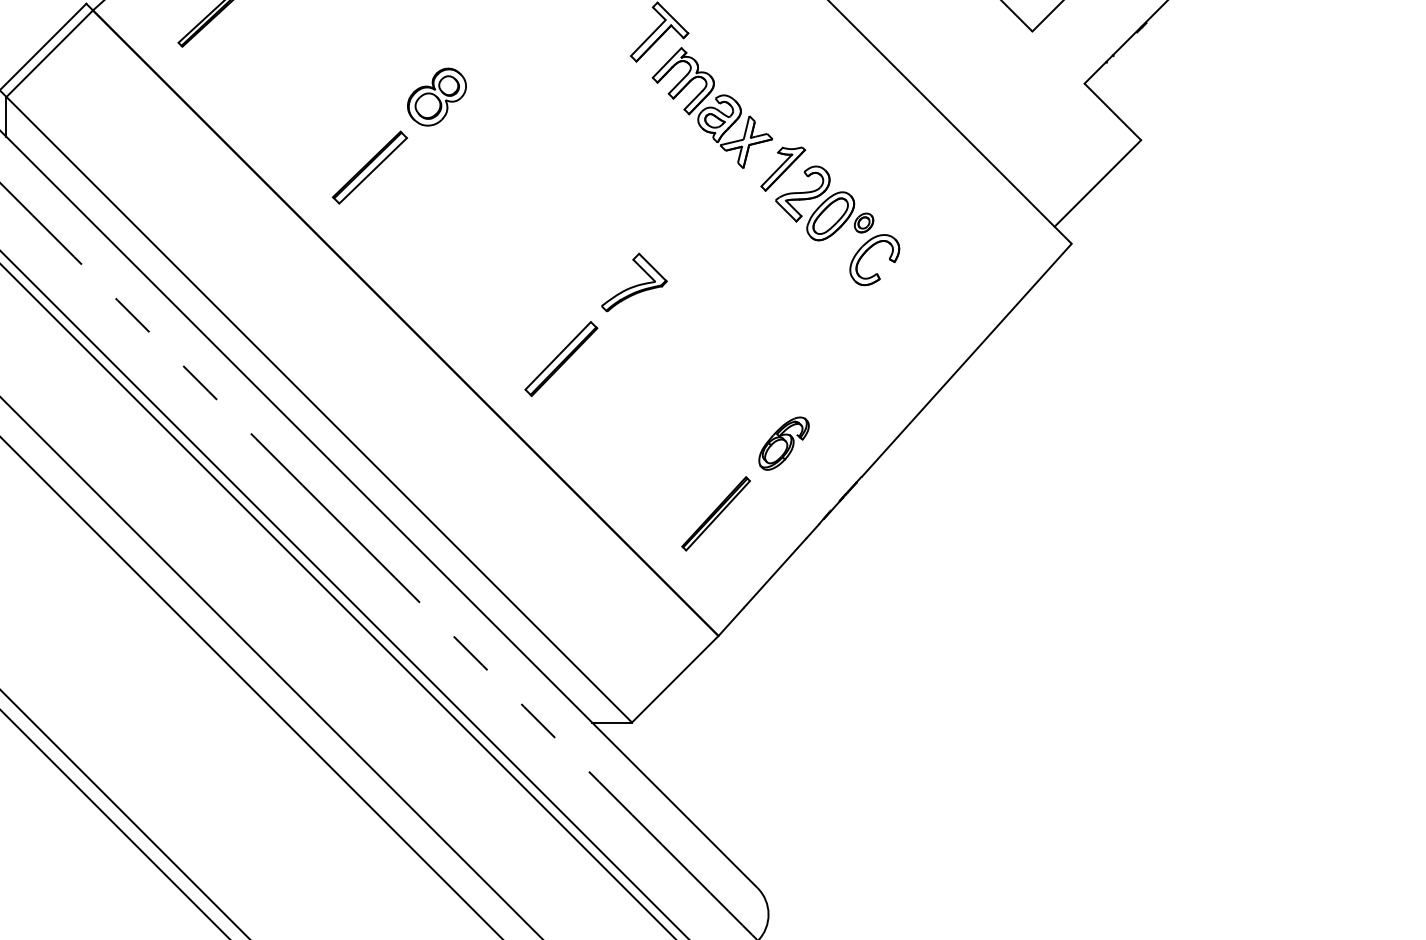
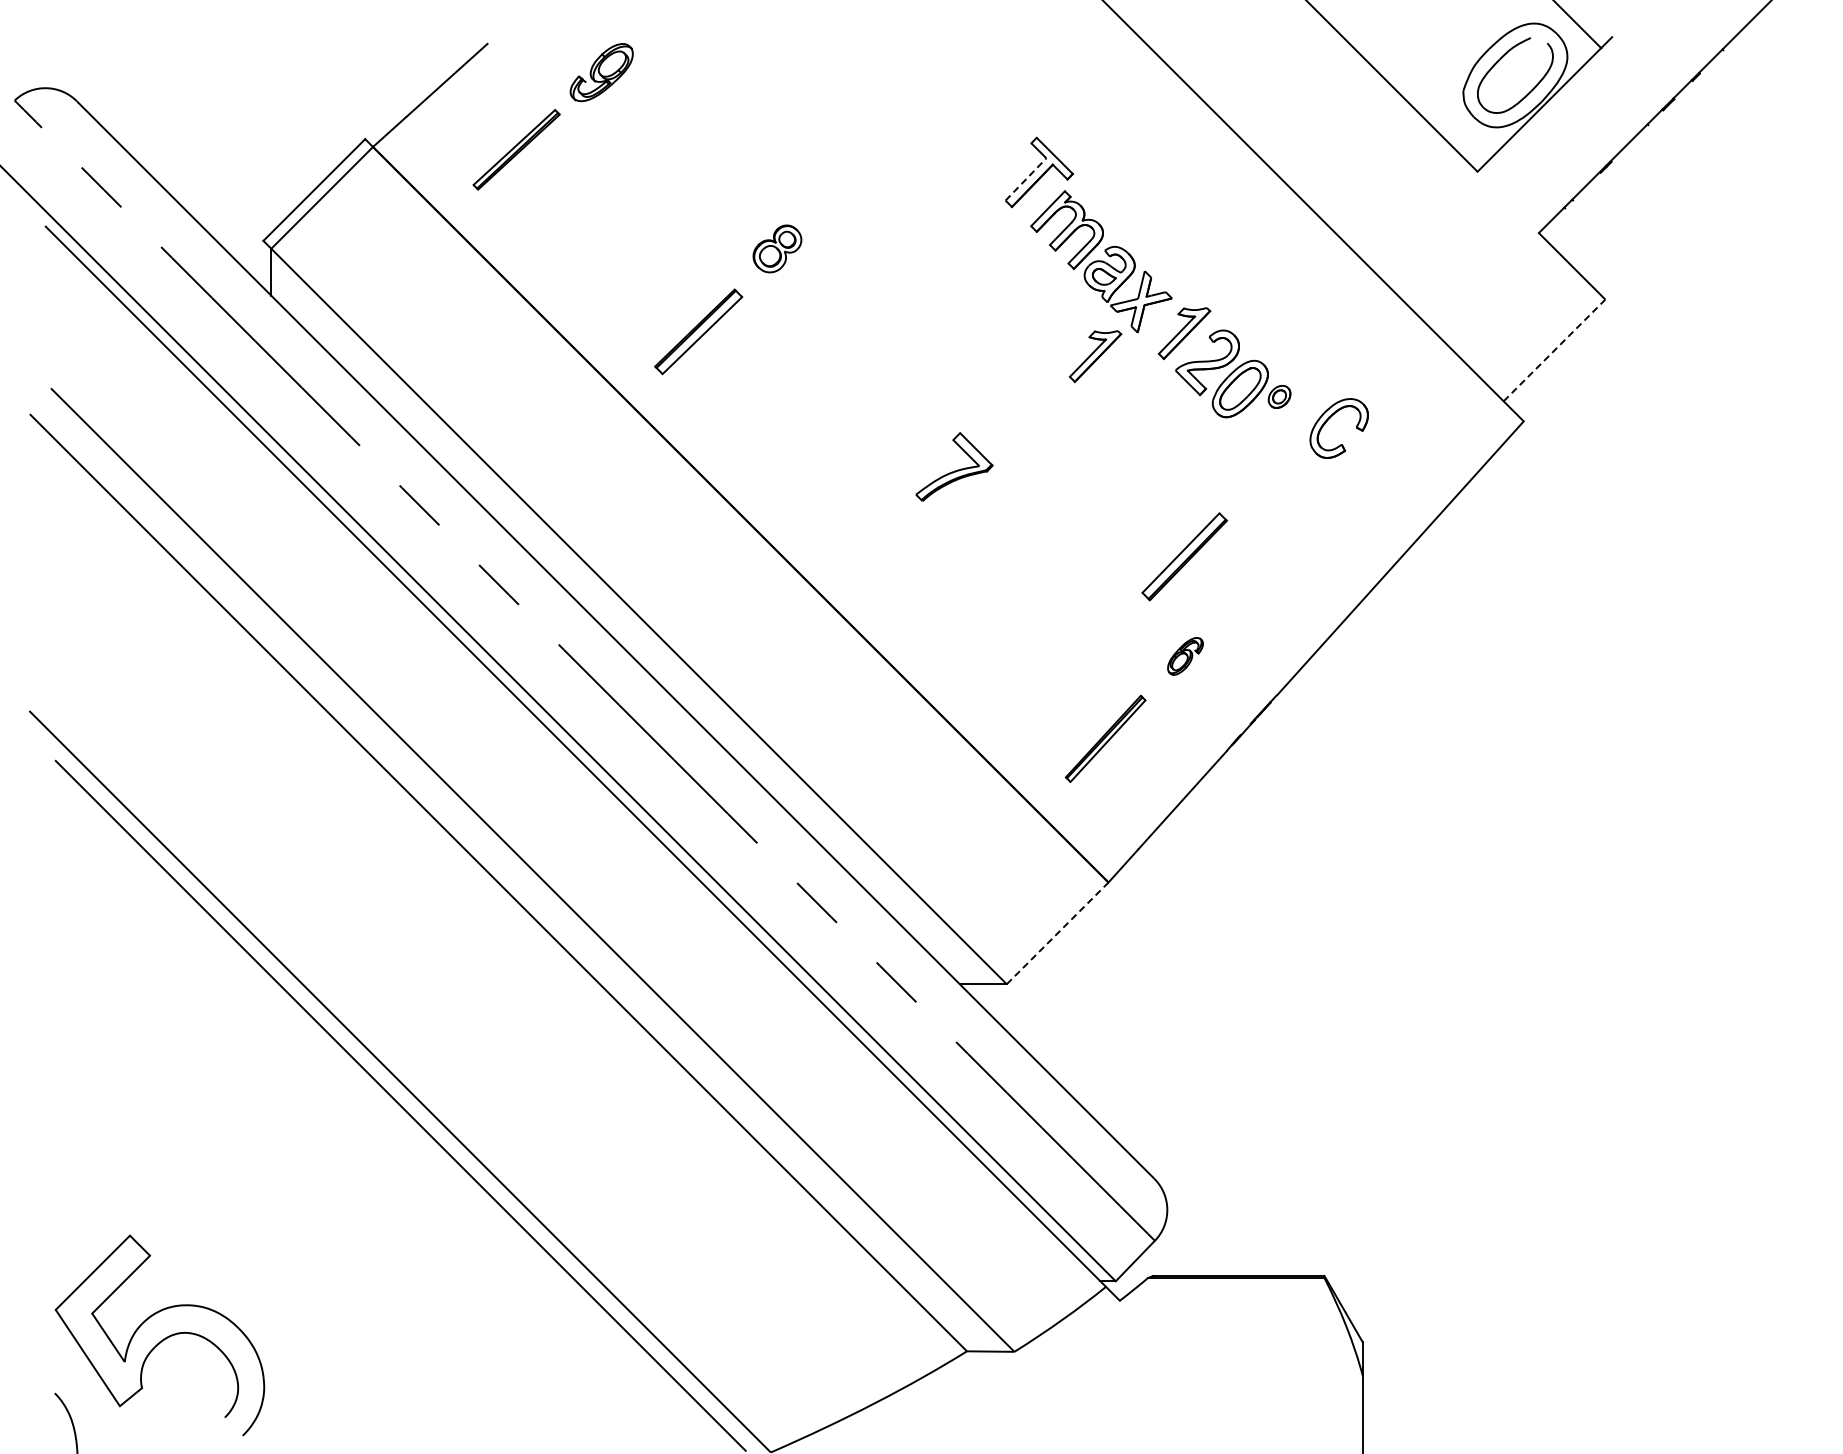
line: (648, 38) -> (1026, 179), solid -> dashed
part: (437, 96) -> (777, 248), size x0.7
line: (1097, 183) -> (1554, 350), solid -> dashed
part: (707, 188) -> (1095, 356), added
part: (866, 252) -> (1329, 419), moved
part: (634, 282) -> (954, 466), moved
part: (561, 358) -> (1184, 556), moved
part: (784, 443) -> (1185, 656), size x0.6
line: (675, 679) -> (1057, 933), solid -> dashed

